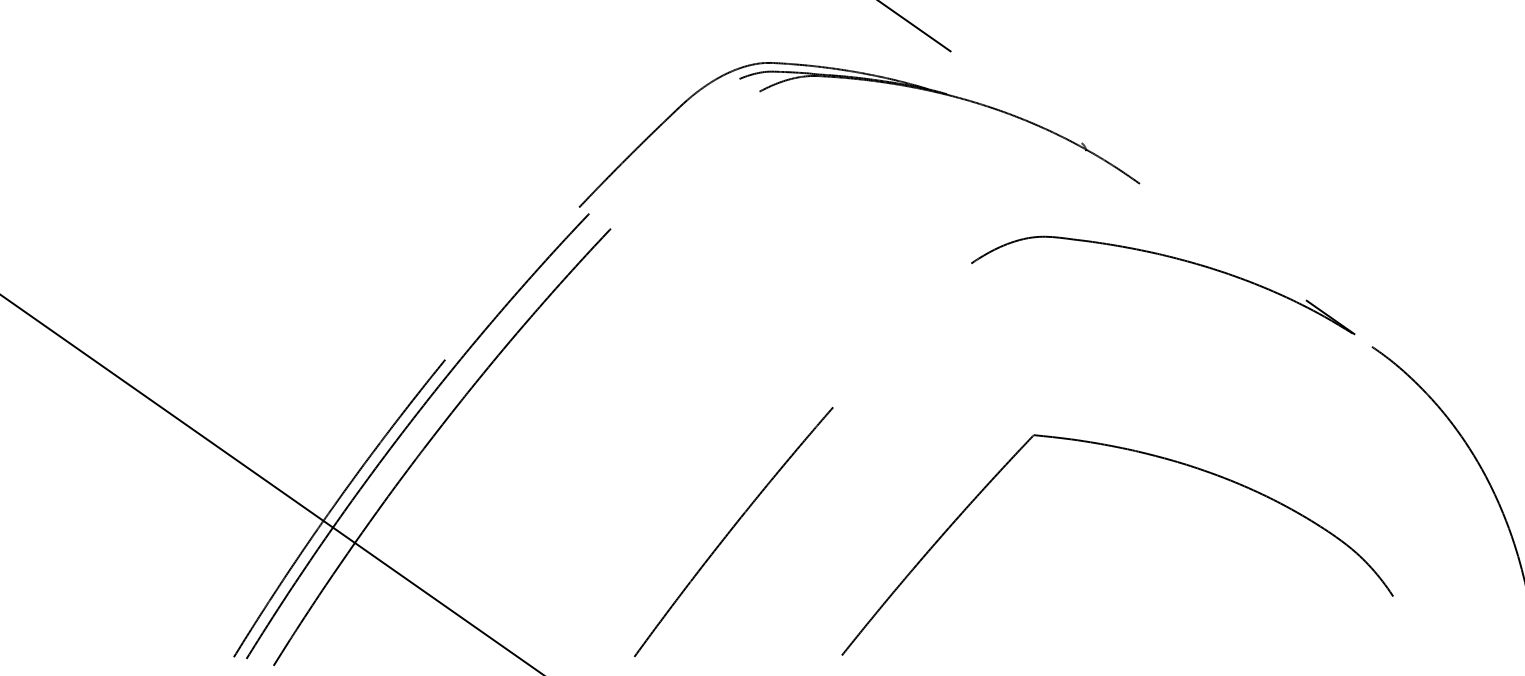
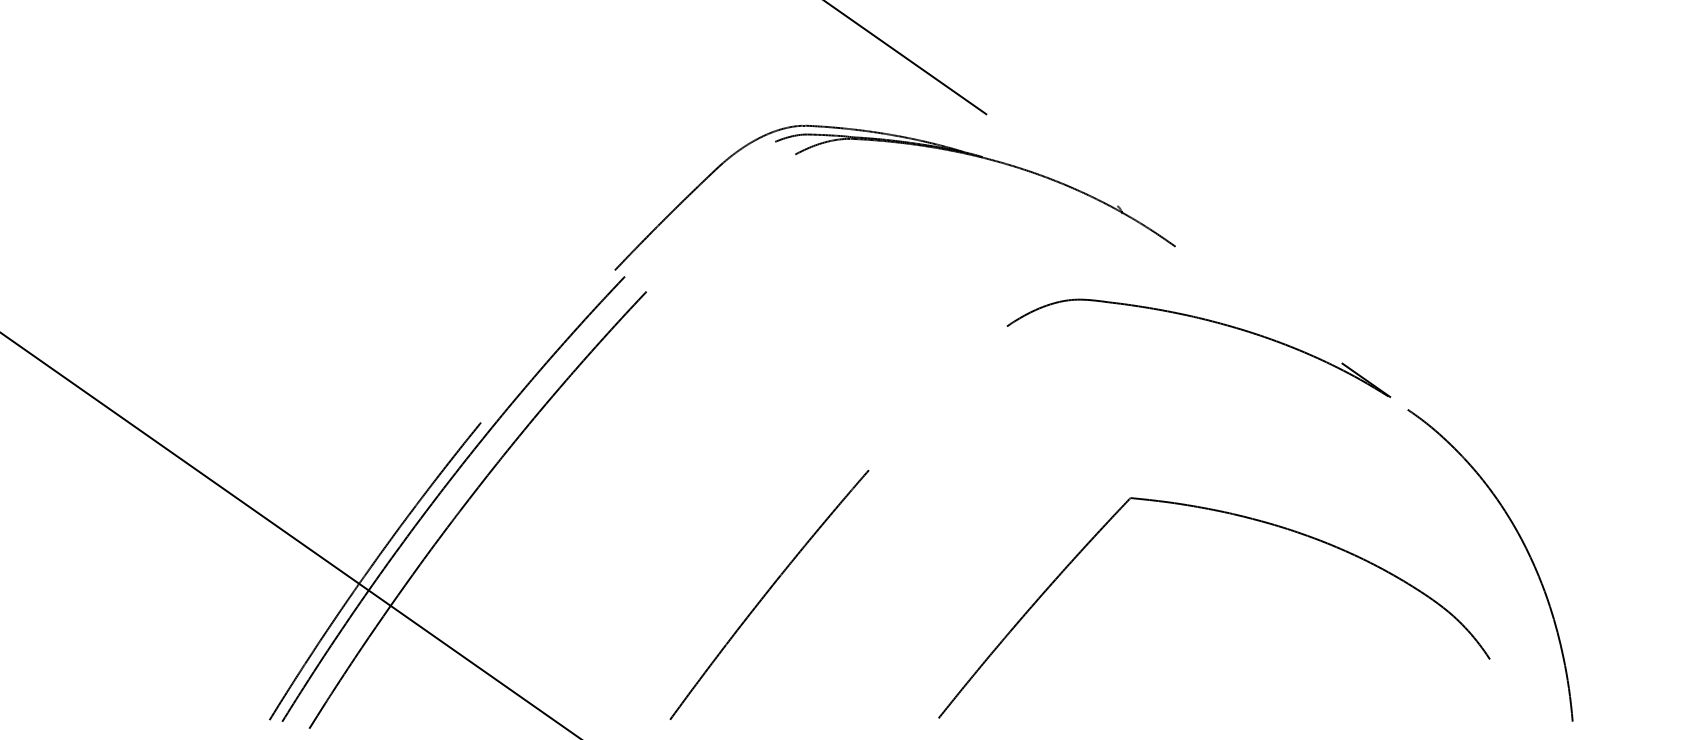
part: (1140, 453) -> (1237, 516), moved

